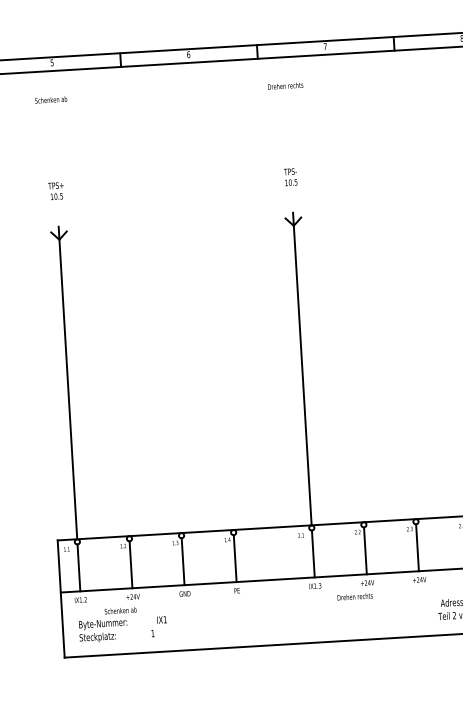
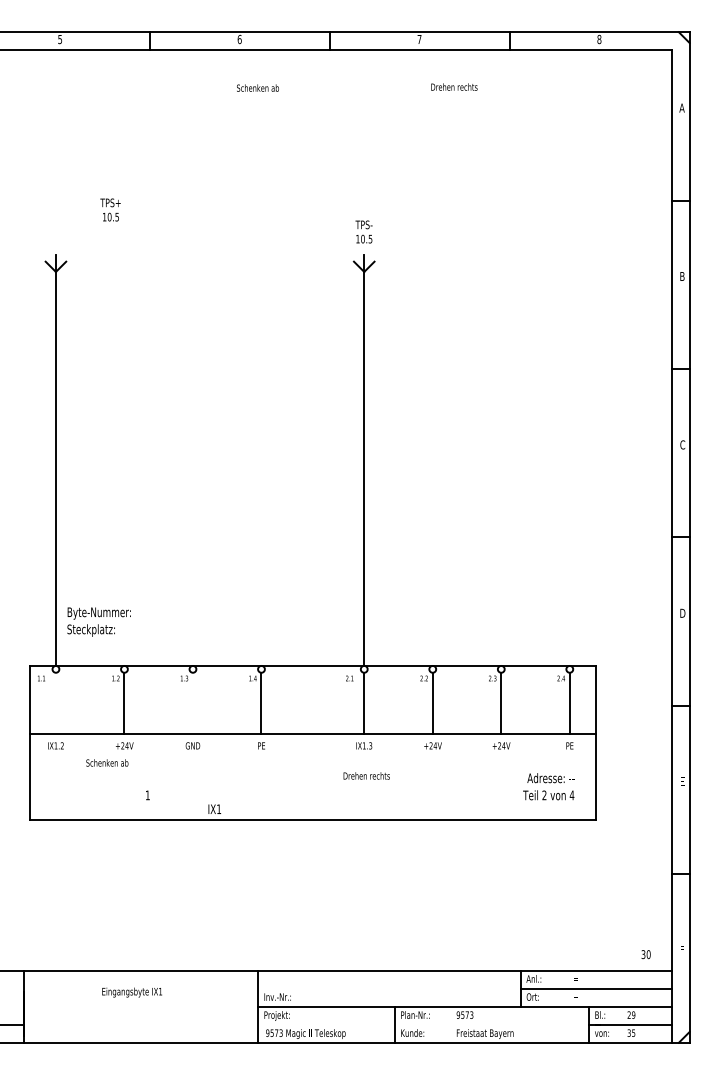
text: (285, 85) -> (454, 86), moved
text: (50, 99) -> (257, 87), moved
text: (290, 176) -> (363, 231), moved
text: (56, 190) -> (110, 209), moved
line: (182, 561) -> (192, 703), removed
line: (78, 567) -> (55, 703), removed
text: (354, 596) -> (366, 775), moved
text: (161, 619) -> (214, 808), moved
text: (102, 630) -> (98, 621), moved

